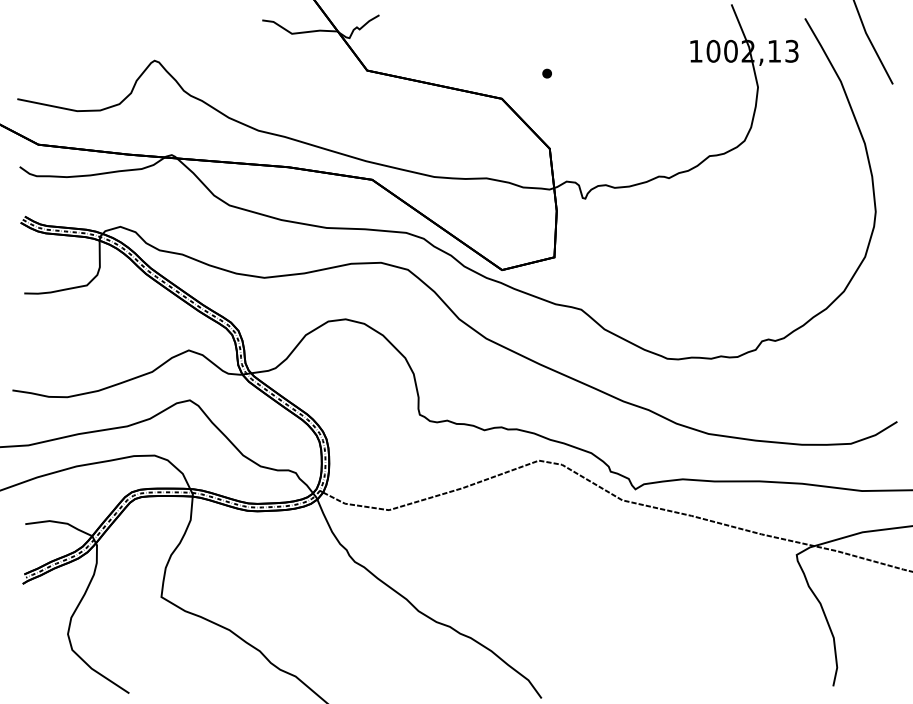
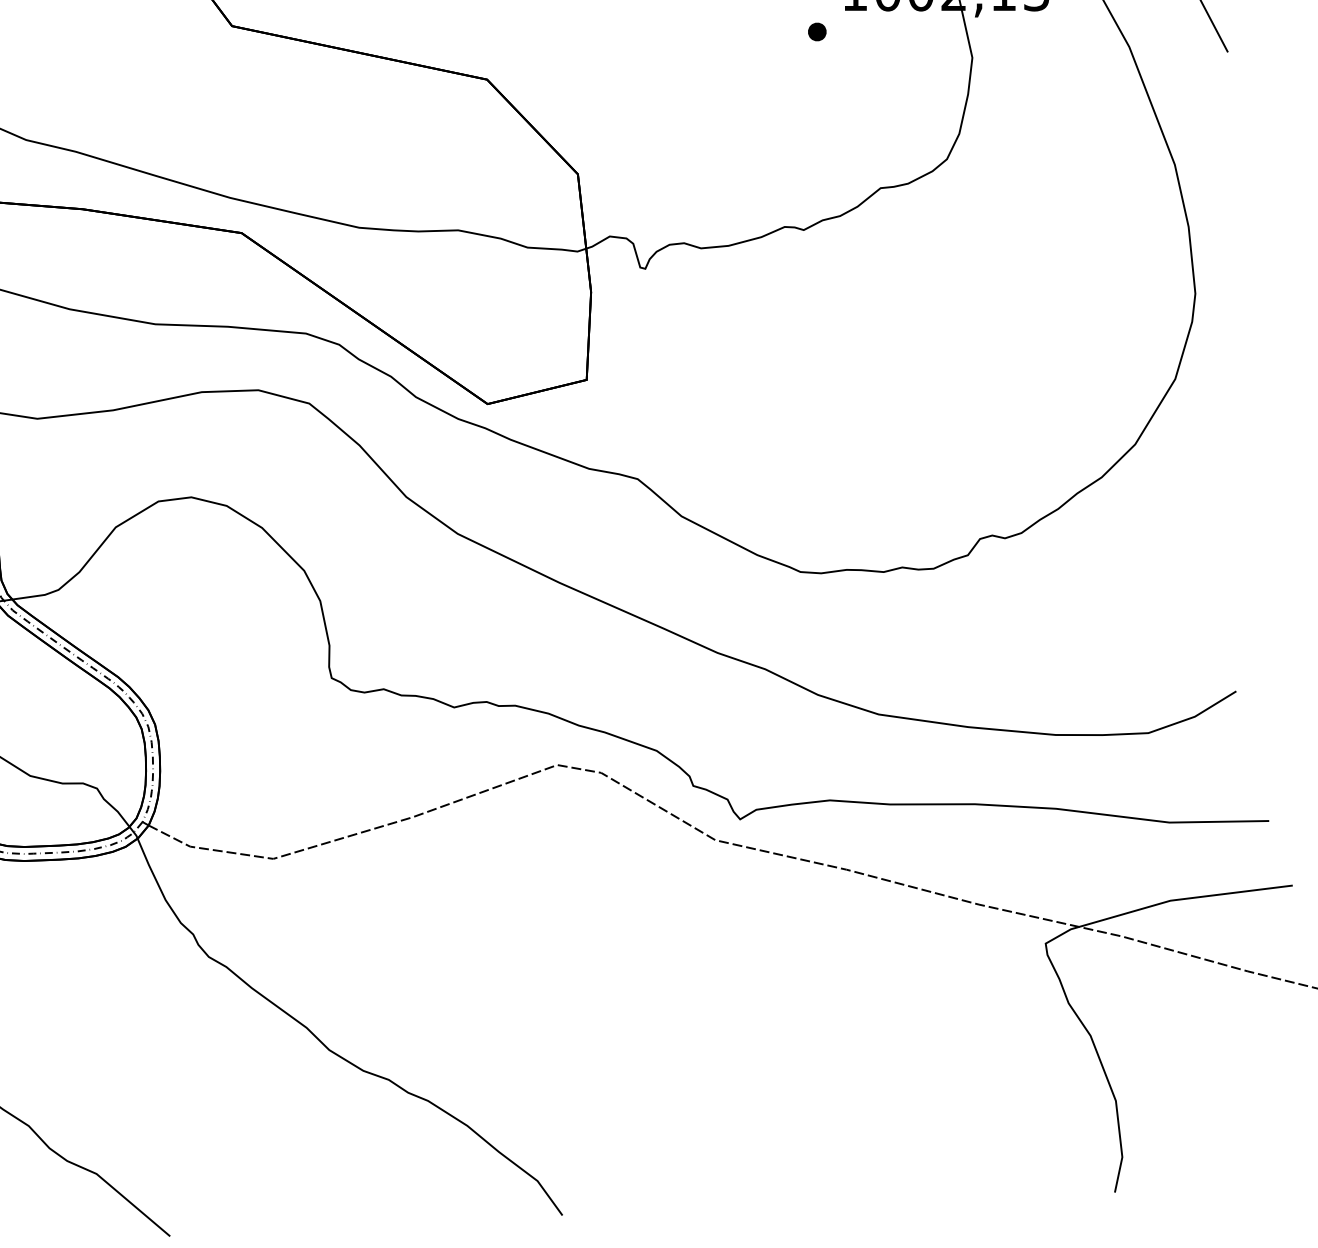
part: (546, 73) -> (816, 31), moved

